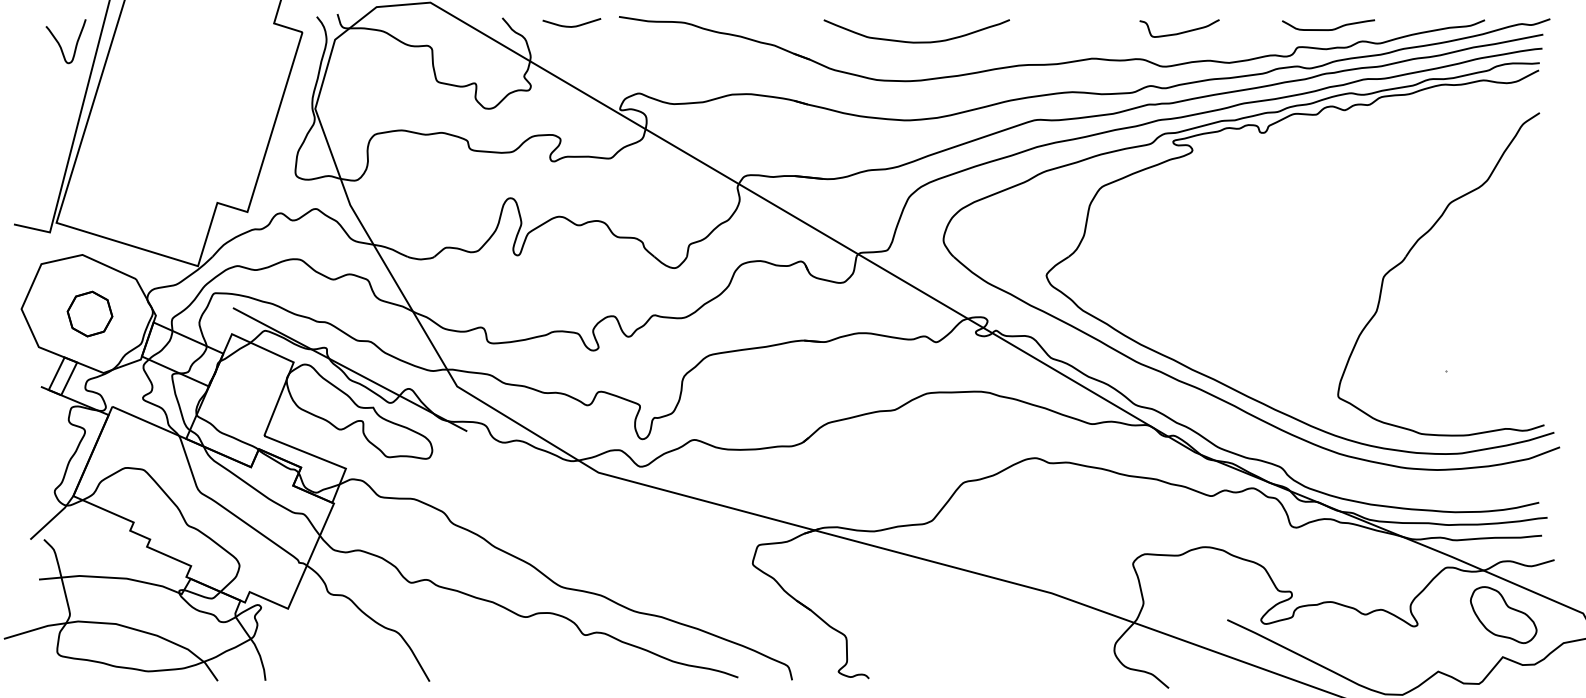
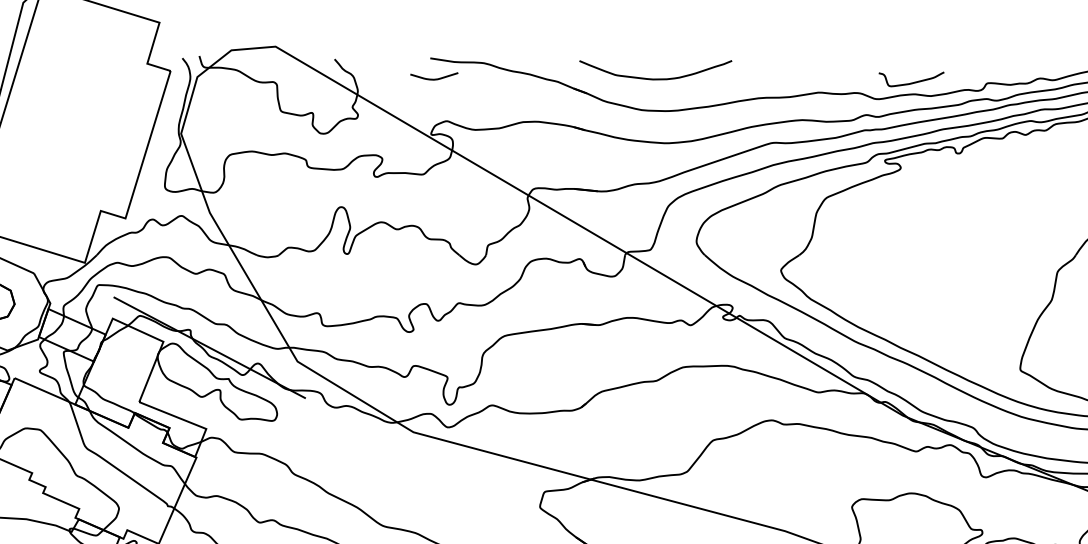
curve: (573, 25) -> (435, 78), moved
curve: (1328, 29) -> (1012, 68), removed
curve: (1179, 32) -> (911, 82), moved
curve: (916, 41) -> (655, 78), moved

